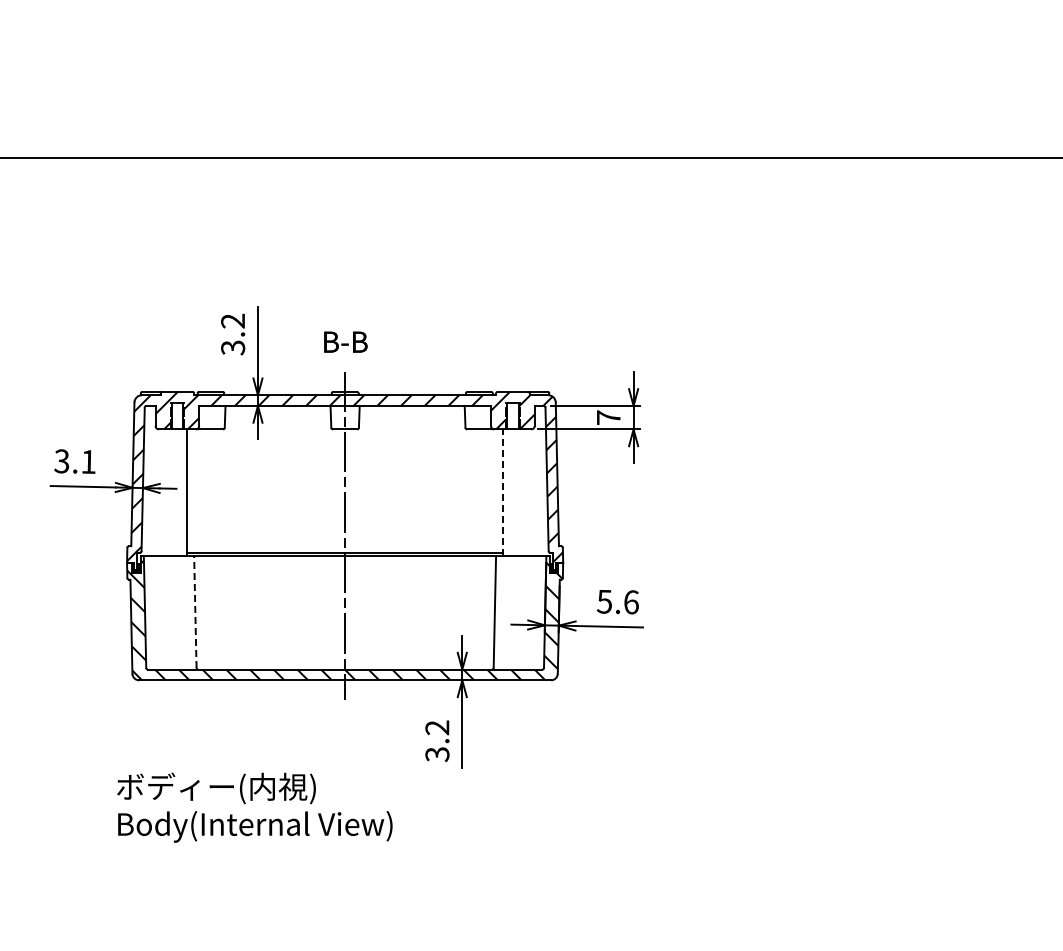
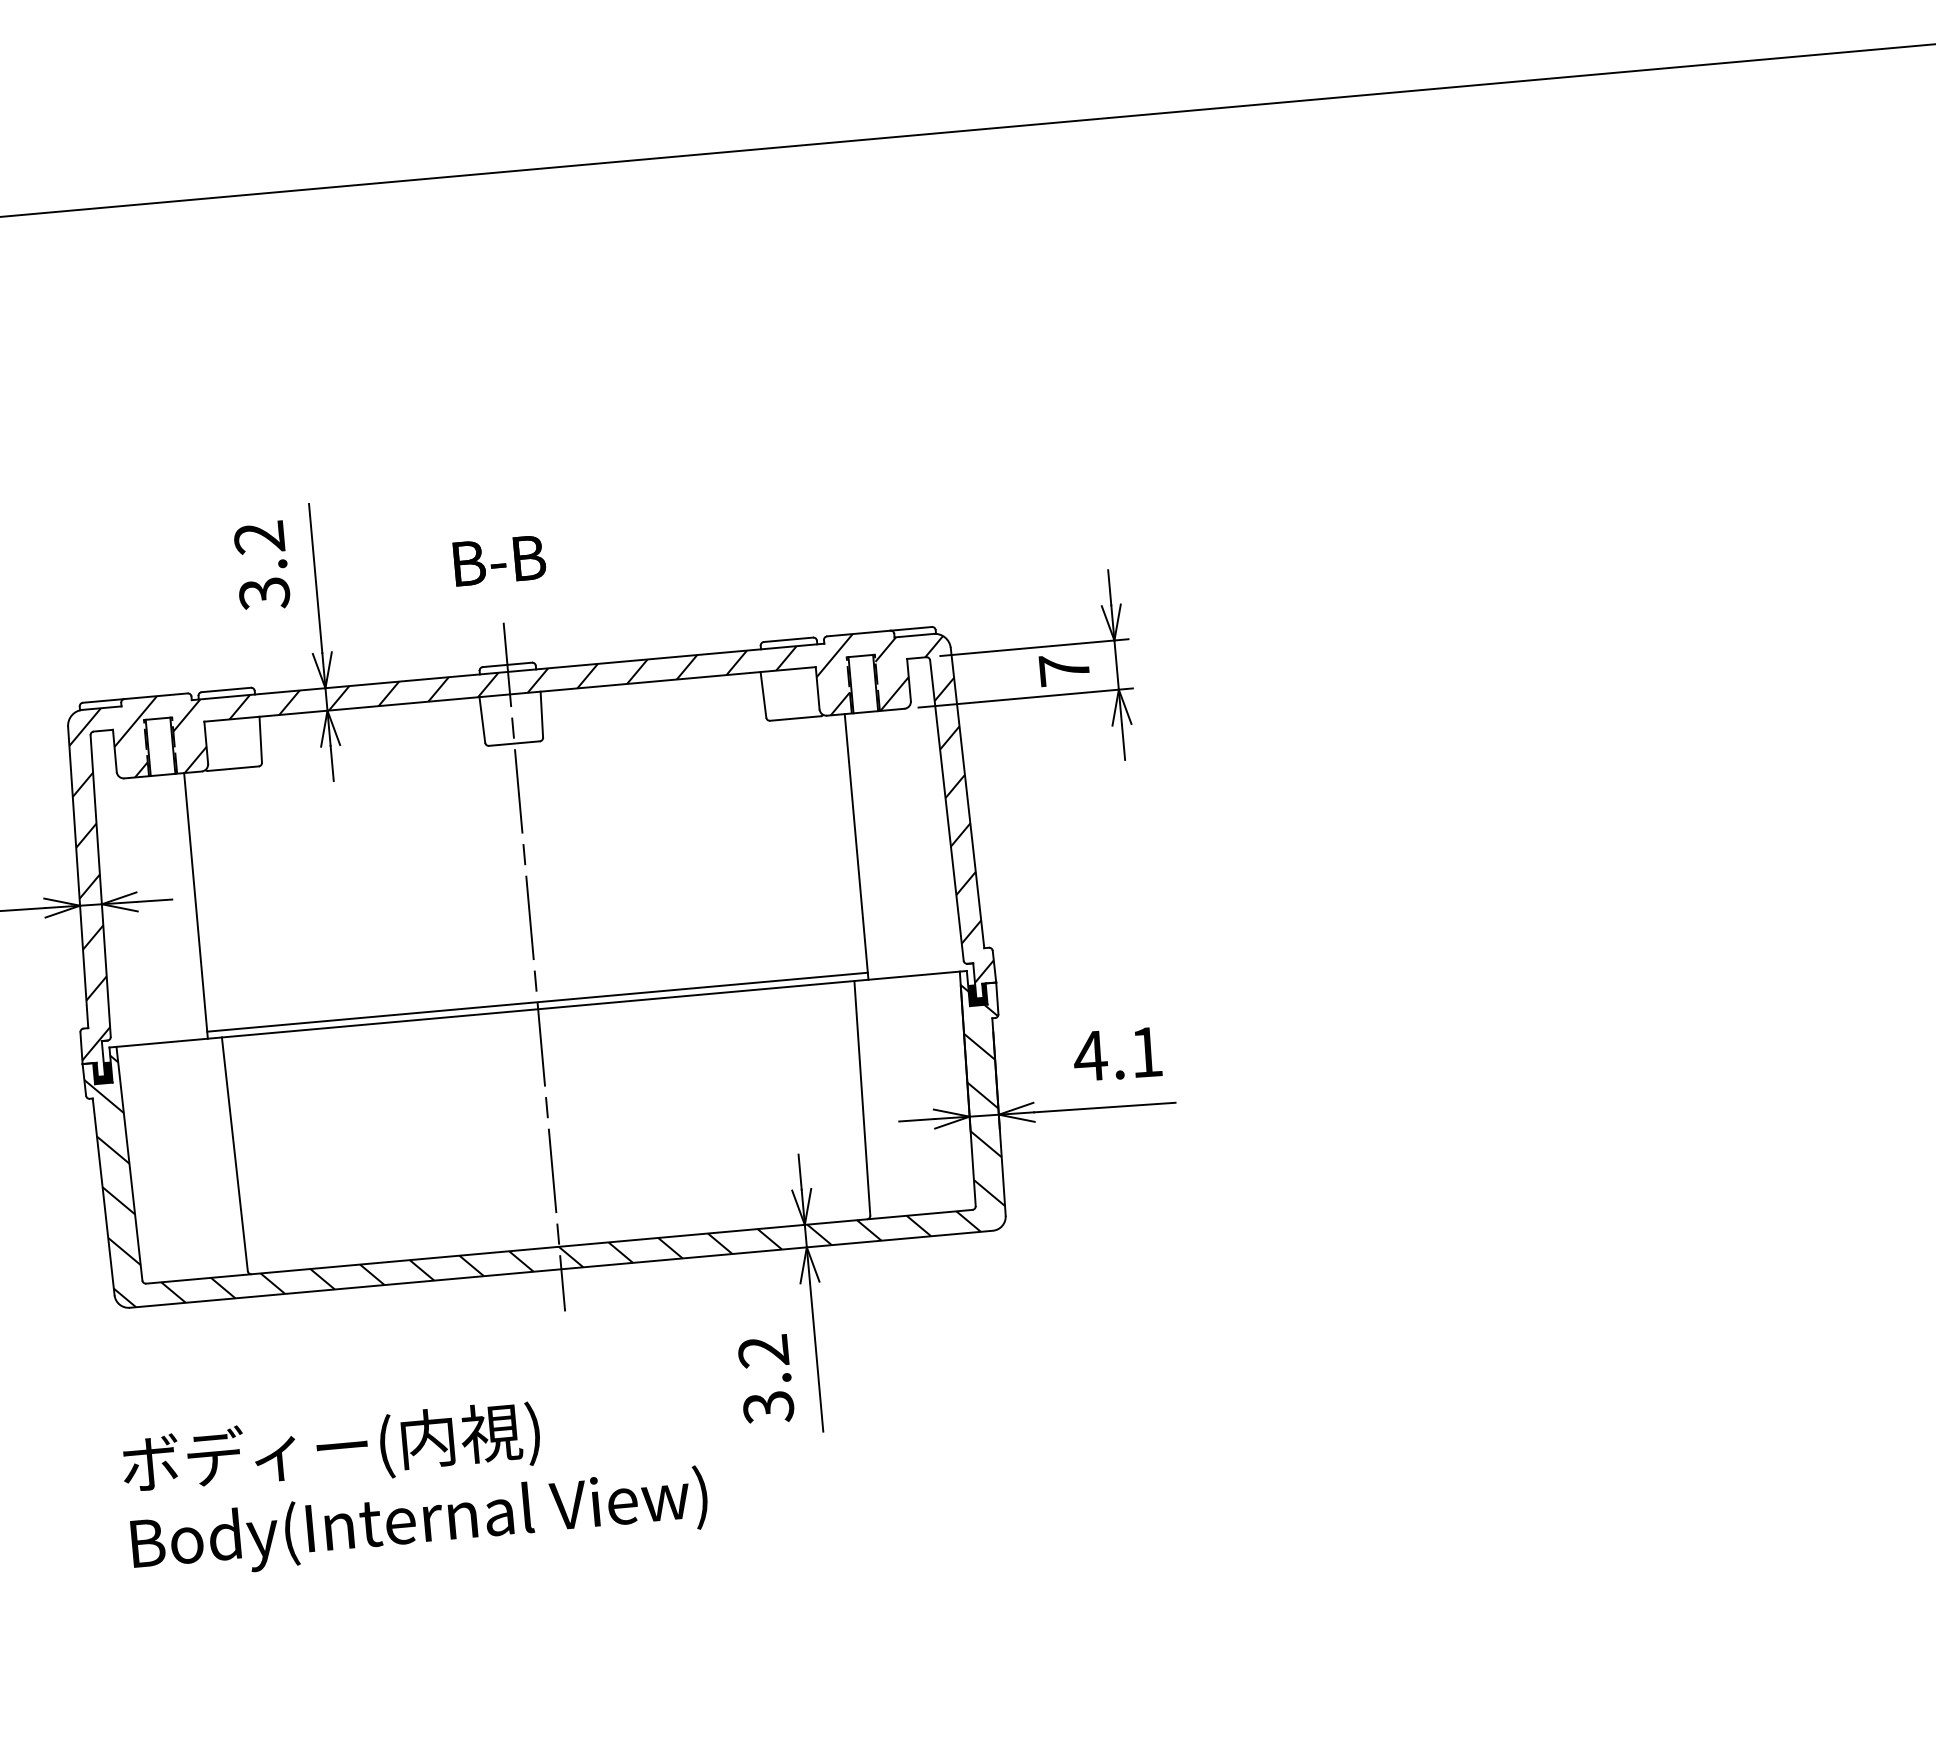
line: (502, 492) -> (855, 846), dashed -> solid
text: (617, 602) -> (1117, 1055), 5.6 -> 4.1
line: (195, 612) -> (235, 1155), dashed -> solid
text: (254, 807) -> (414, 1483), moved

